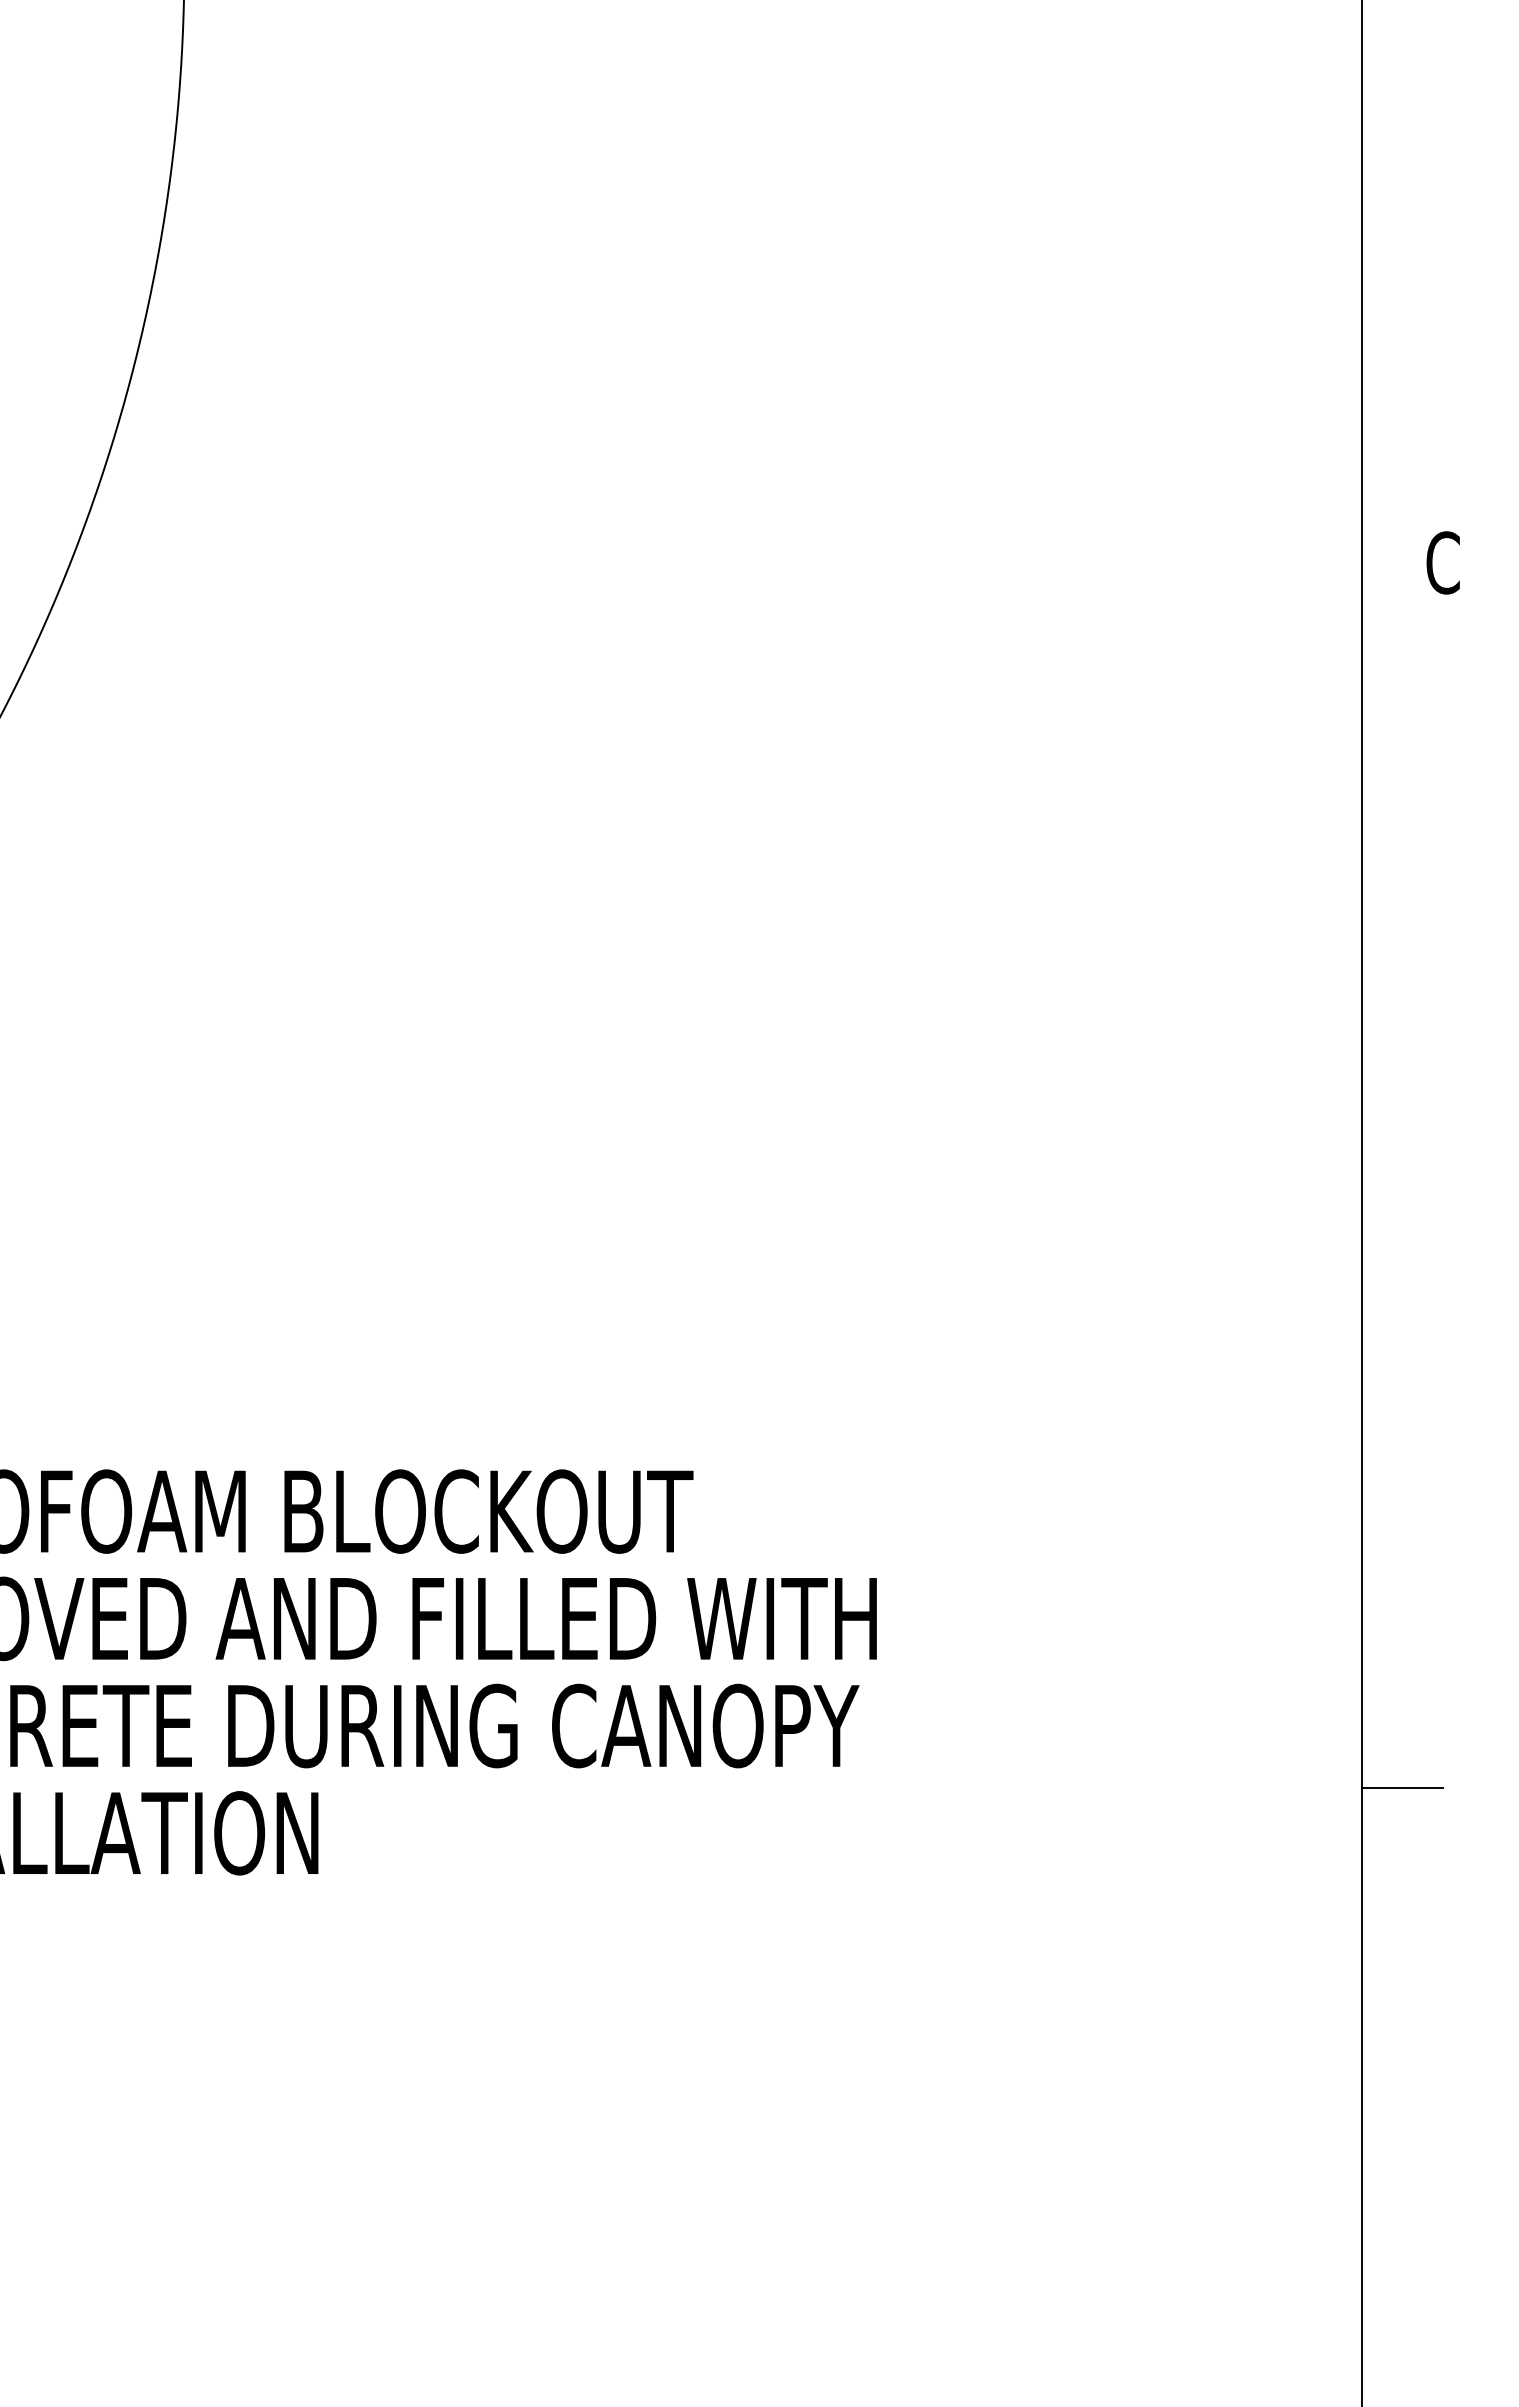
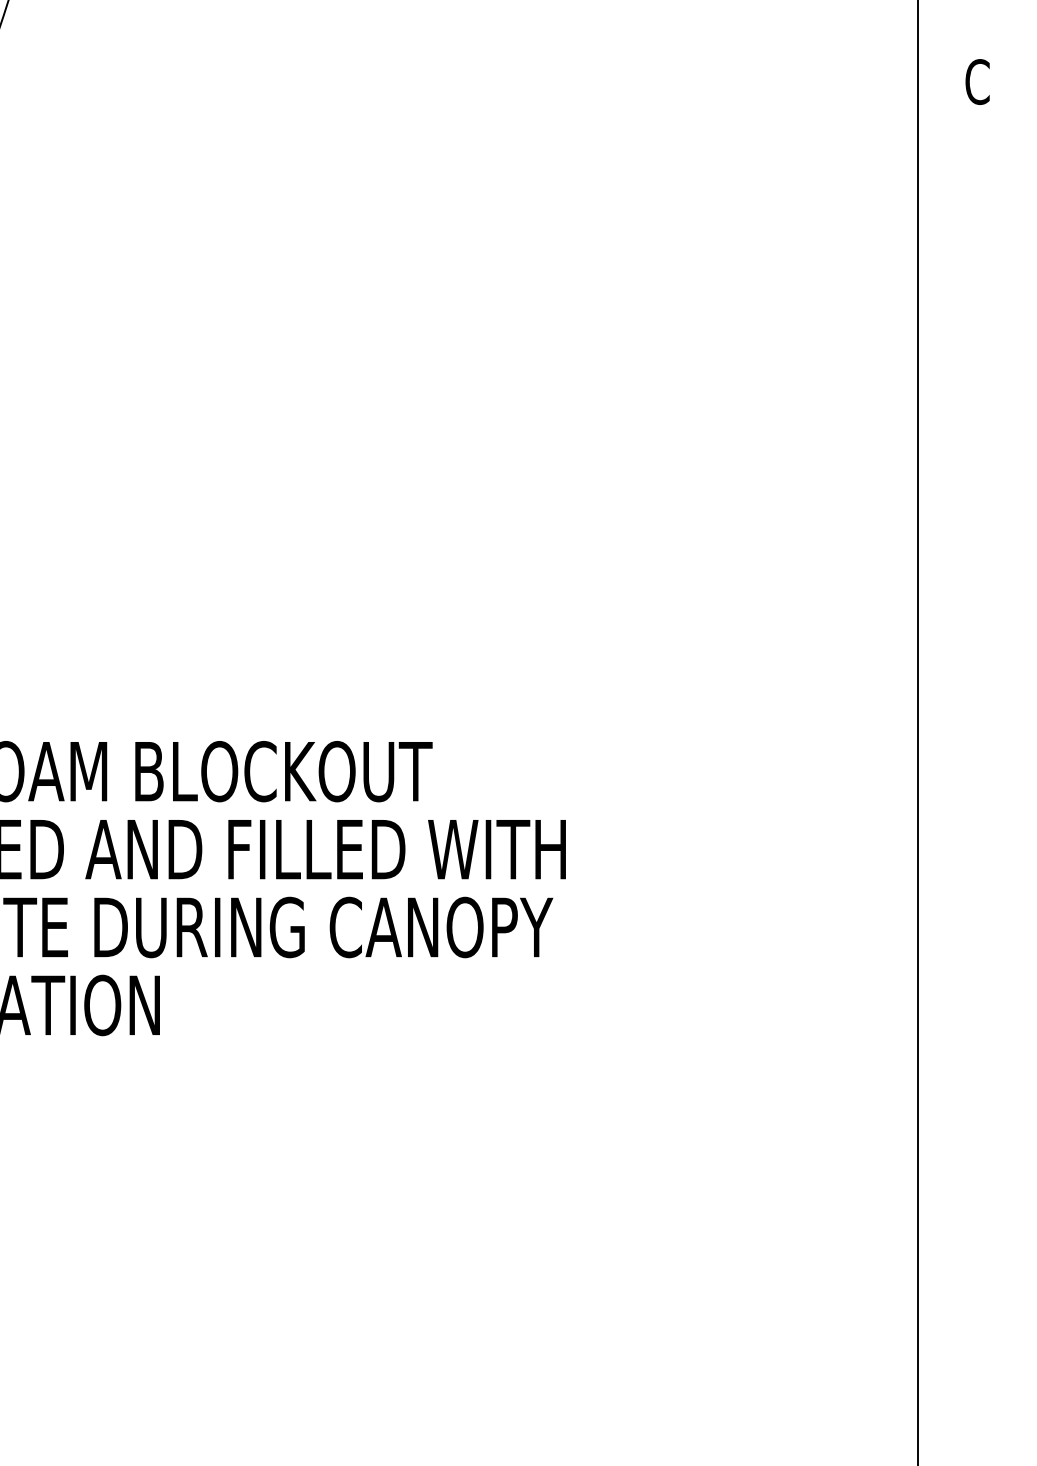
line: (1402, 1787) -> (948, 972), removed

